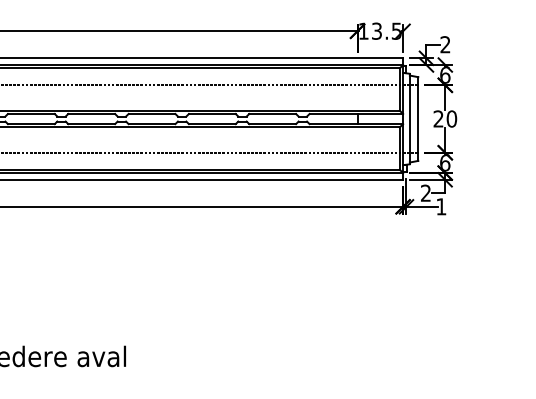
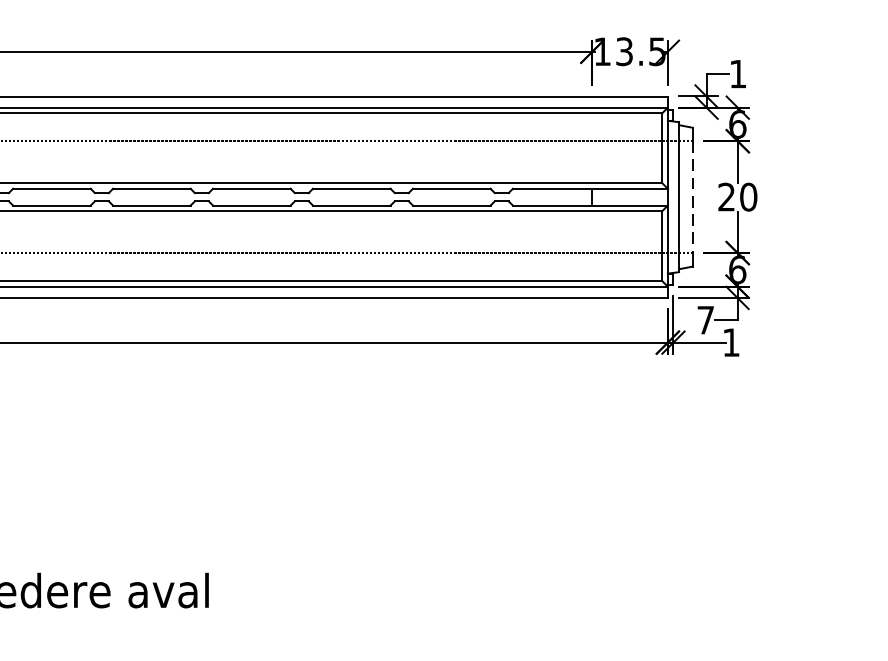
text: (445, 44) -> (738, 73), 2 -> 1
line: (418, 119) -> (693, 197), solid -> dashed
text: (425, 192) -> (704, 318), 2 -> 7

